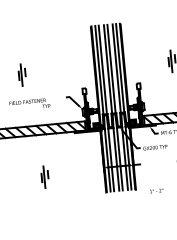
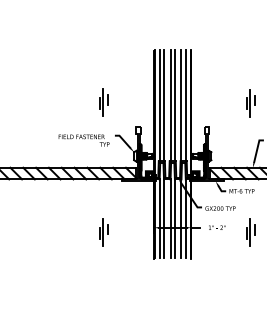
part: (21, 74) -> (103, 102), moved
text: (29, 104) -> (83, 140), moved
part: (44, 177) -> (103, 232), moved
text: (156, 190) -> (217, 227), moved

